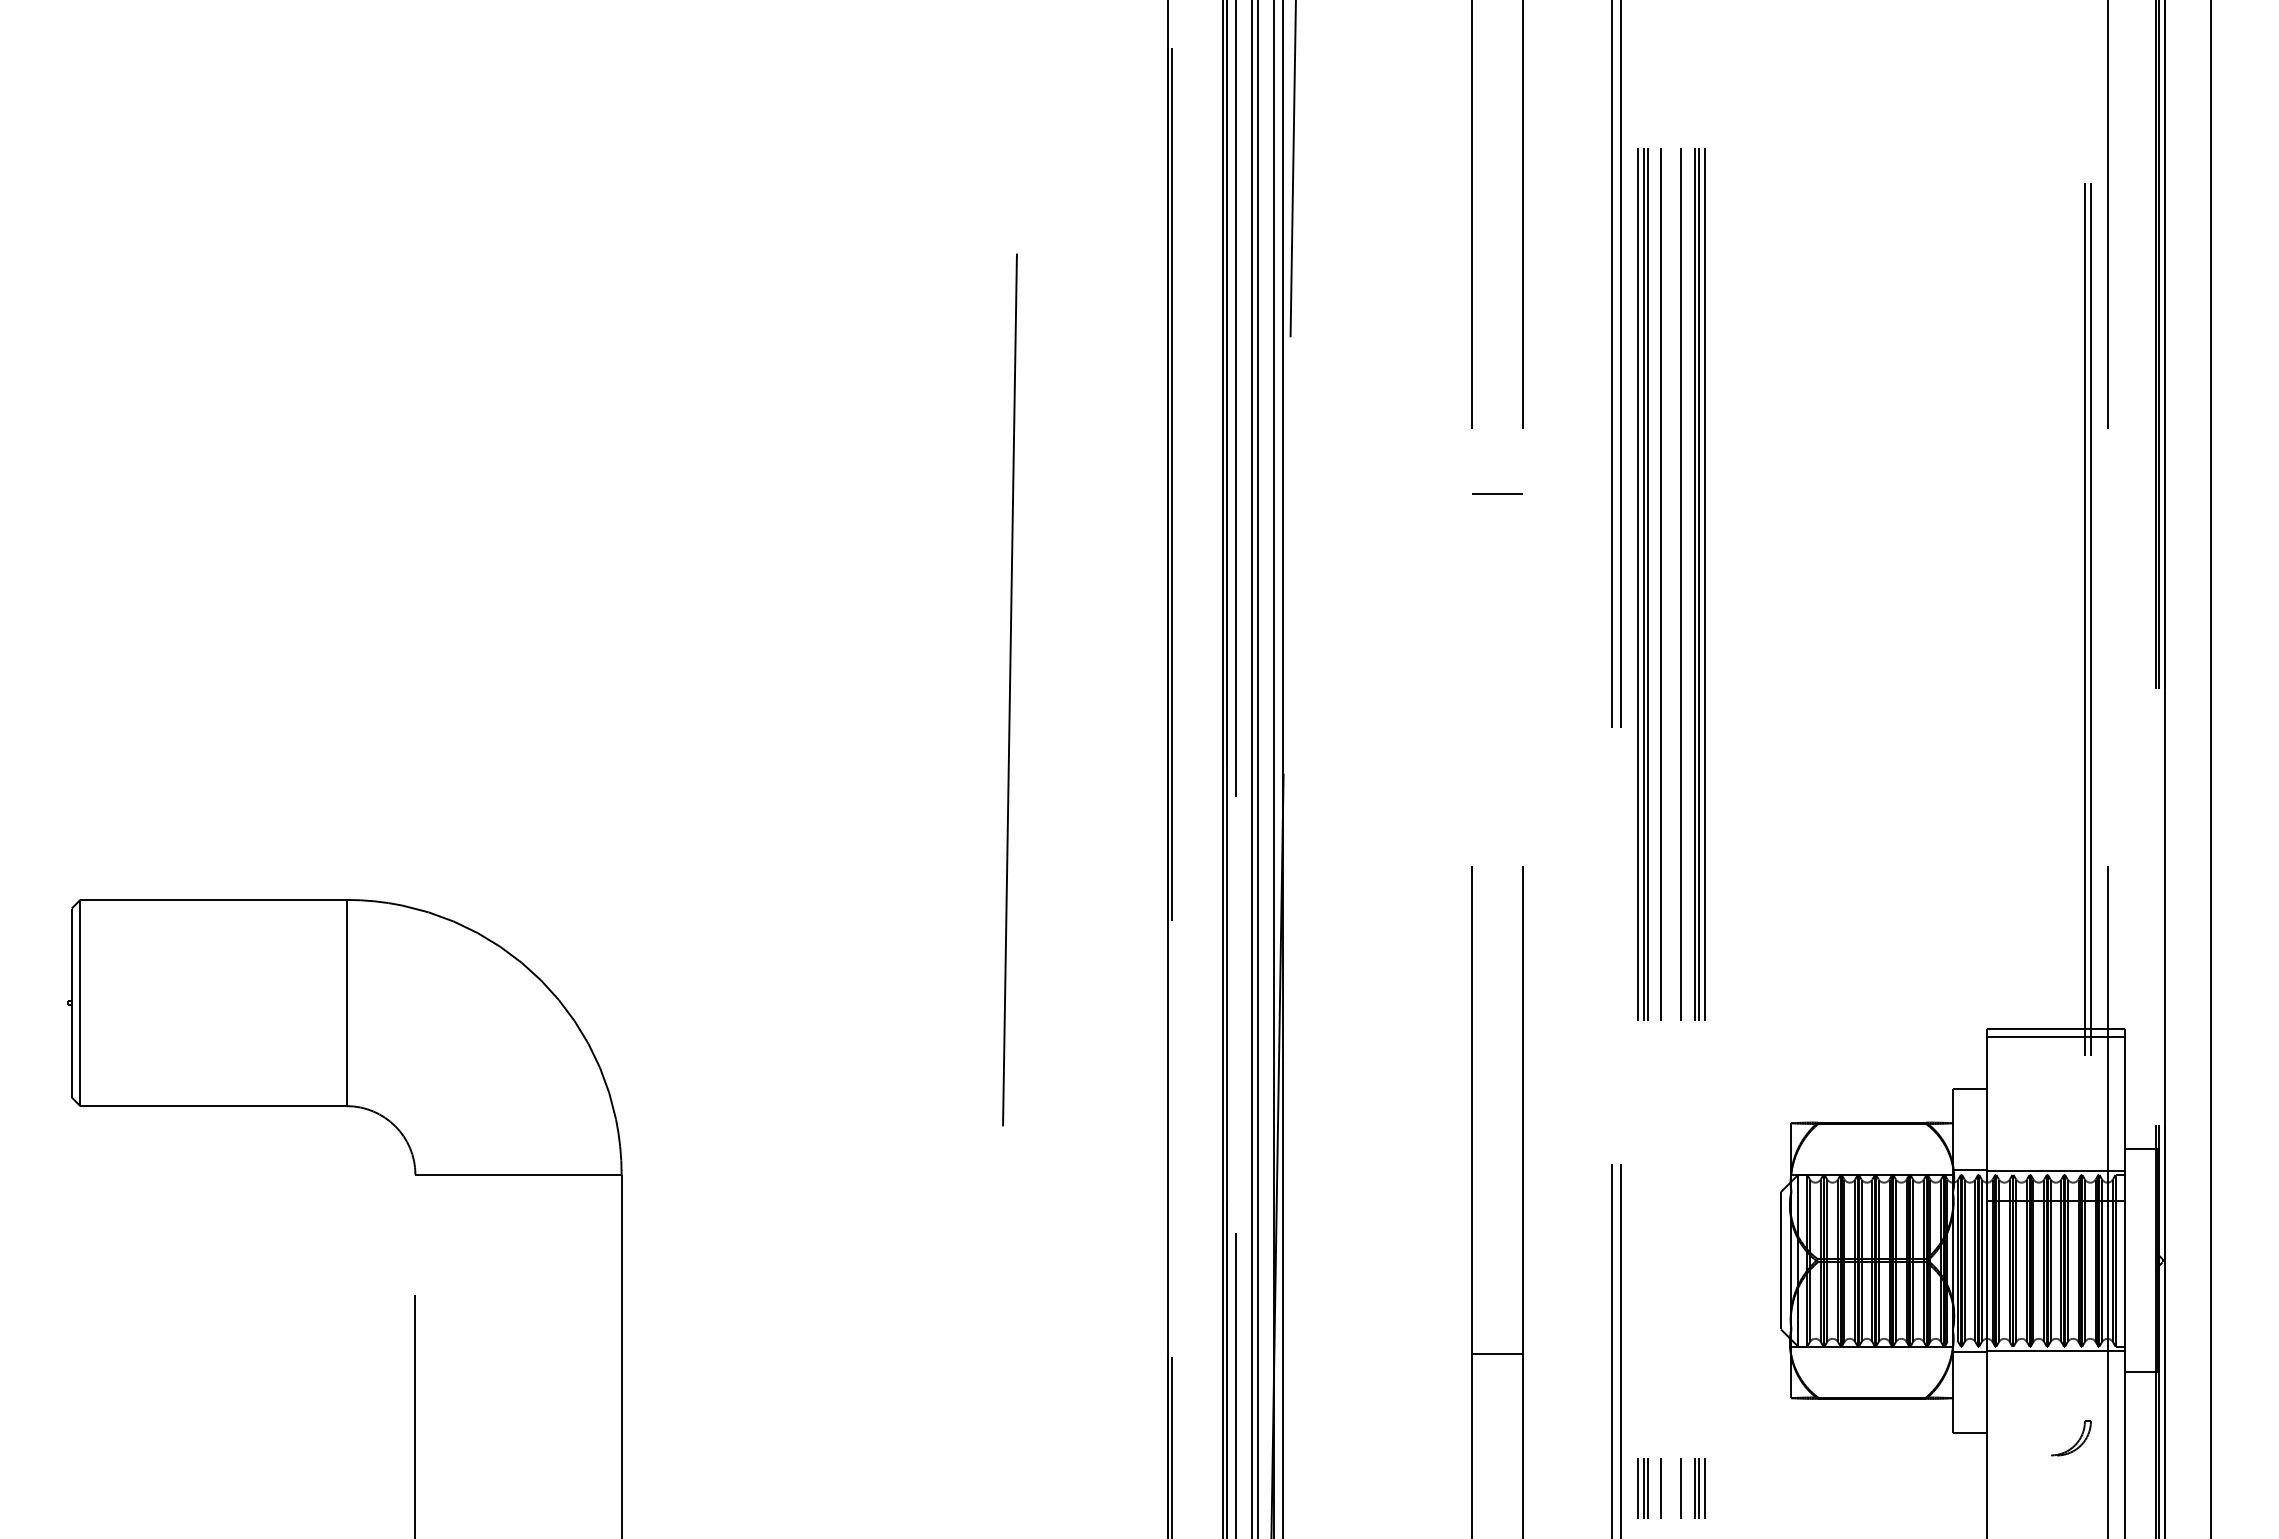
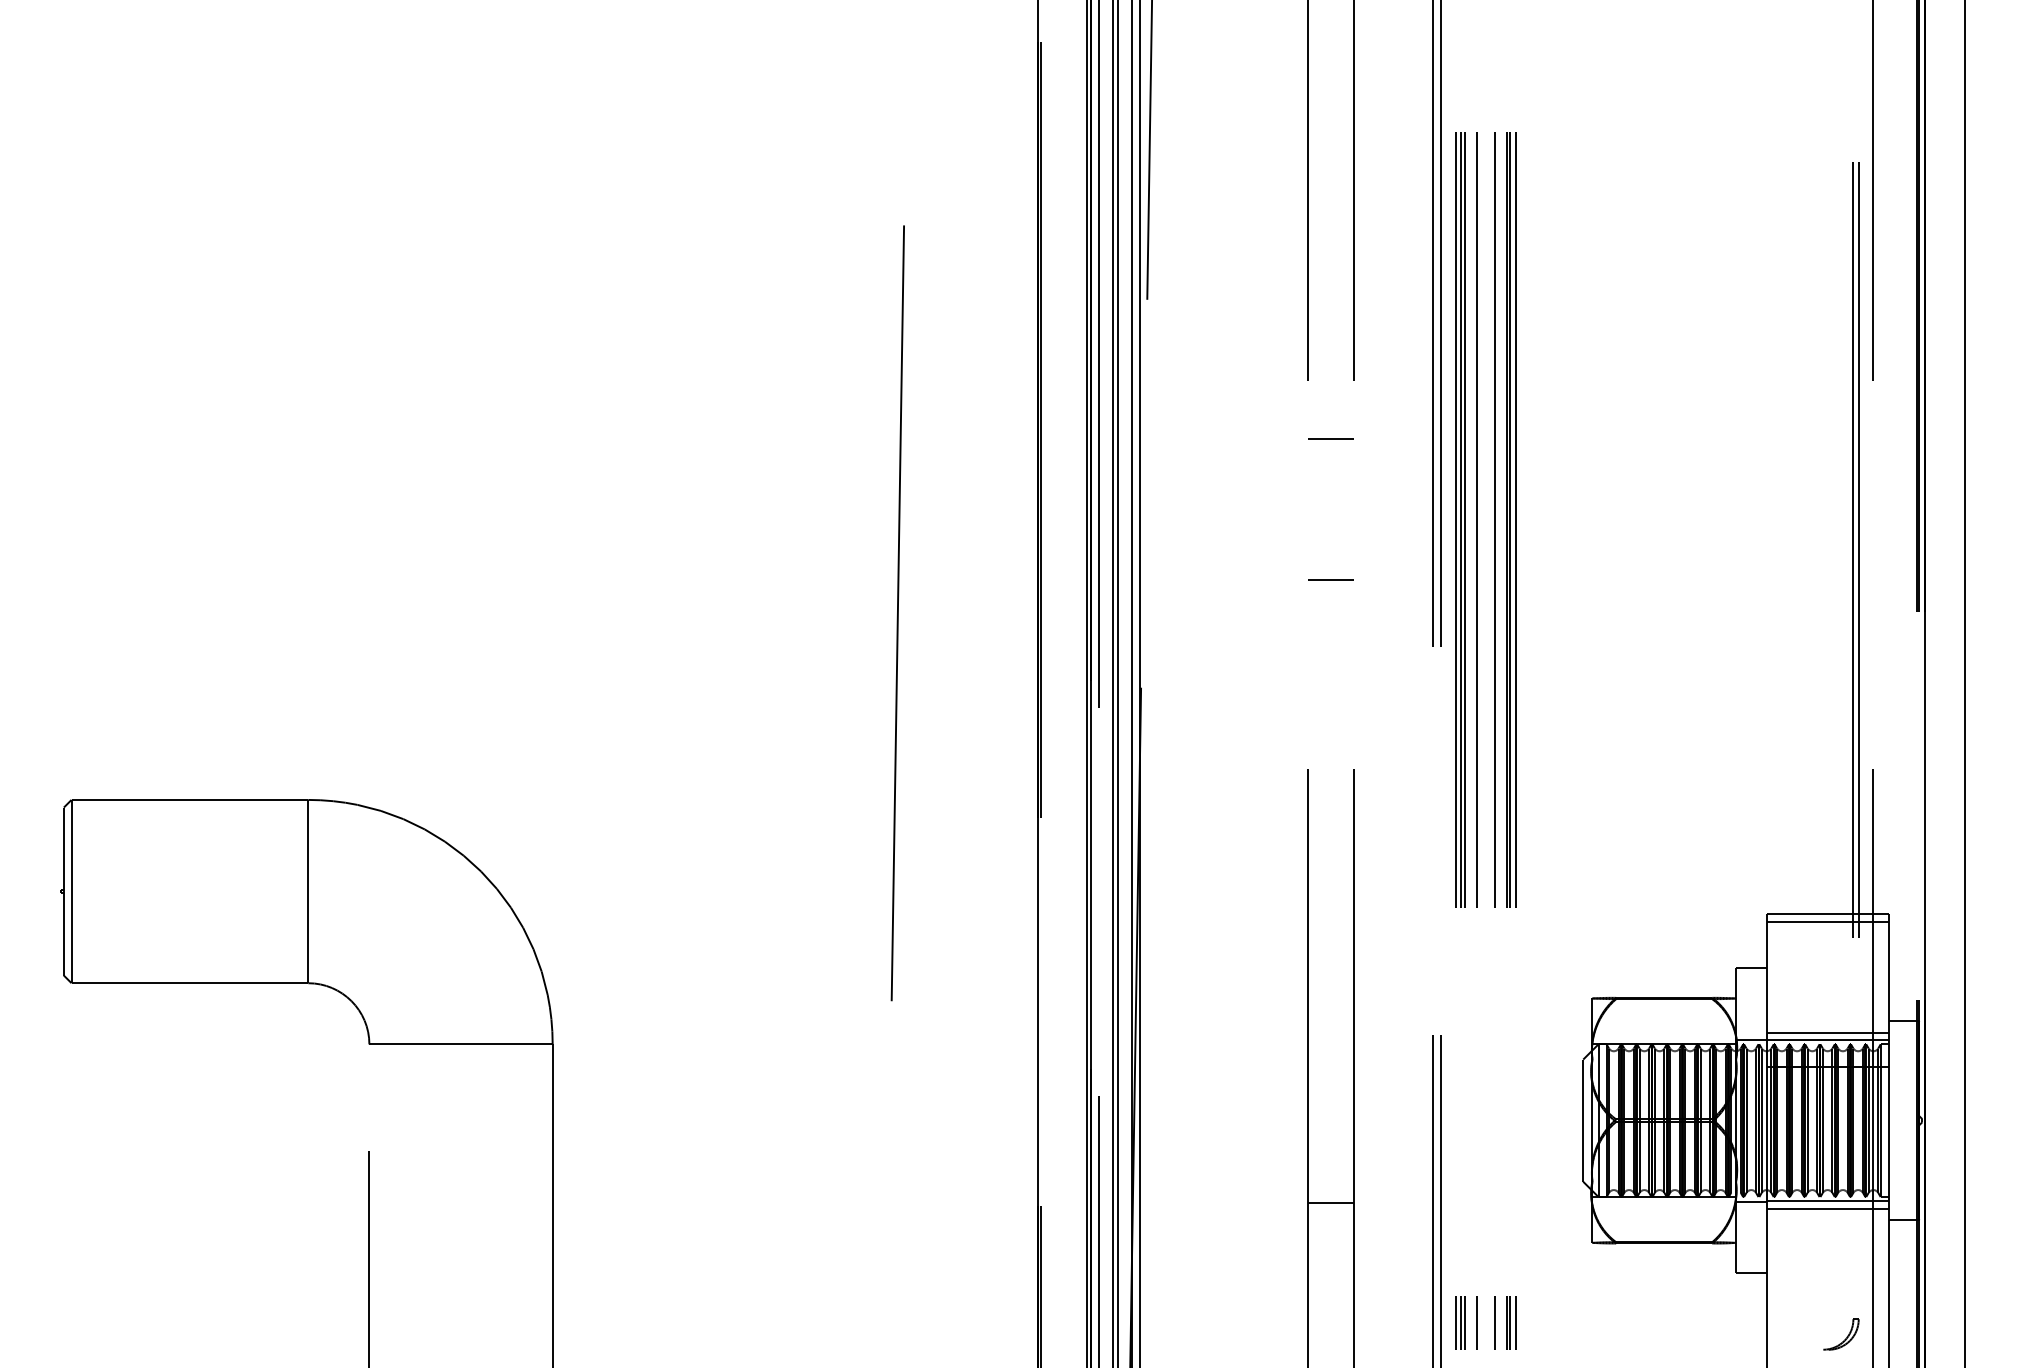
line: (1497, 652) -> (1331, 579), added
line: (2055, 1161) -> (1827, 1032), added
line: (2055, 1359) -> (1827, 1208), added
part: (2077, 1440) -> (1846, 1336), moved

